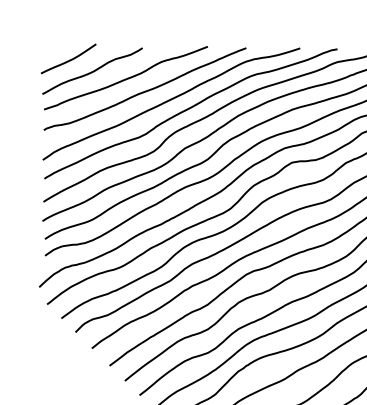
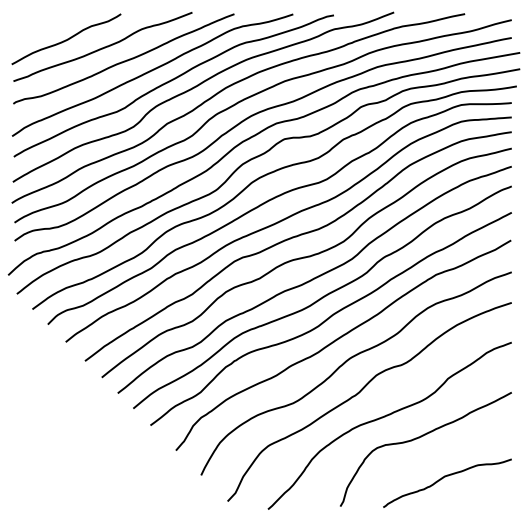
curve: (69, 59) -> (41, 26), removed

